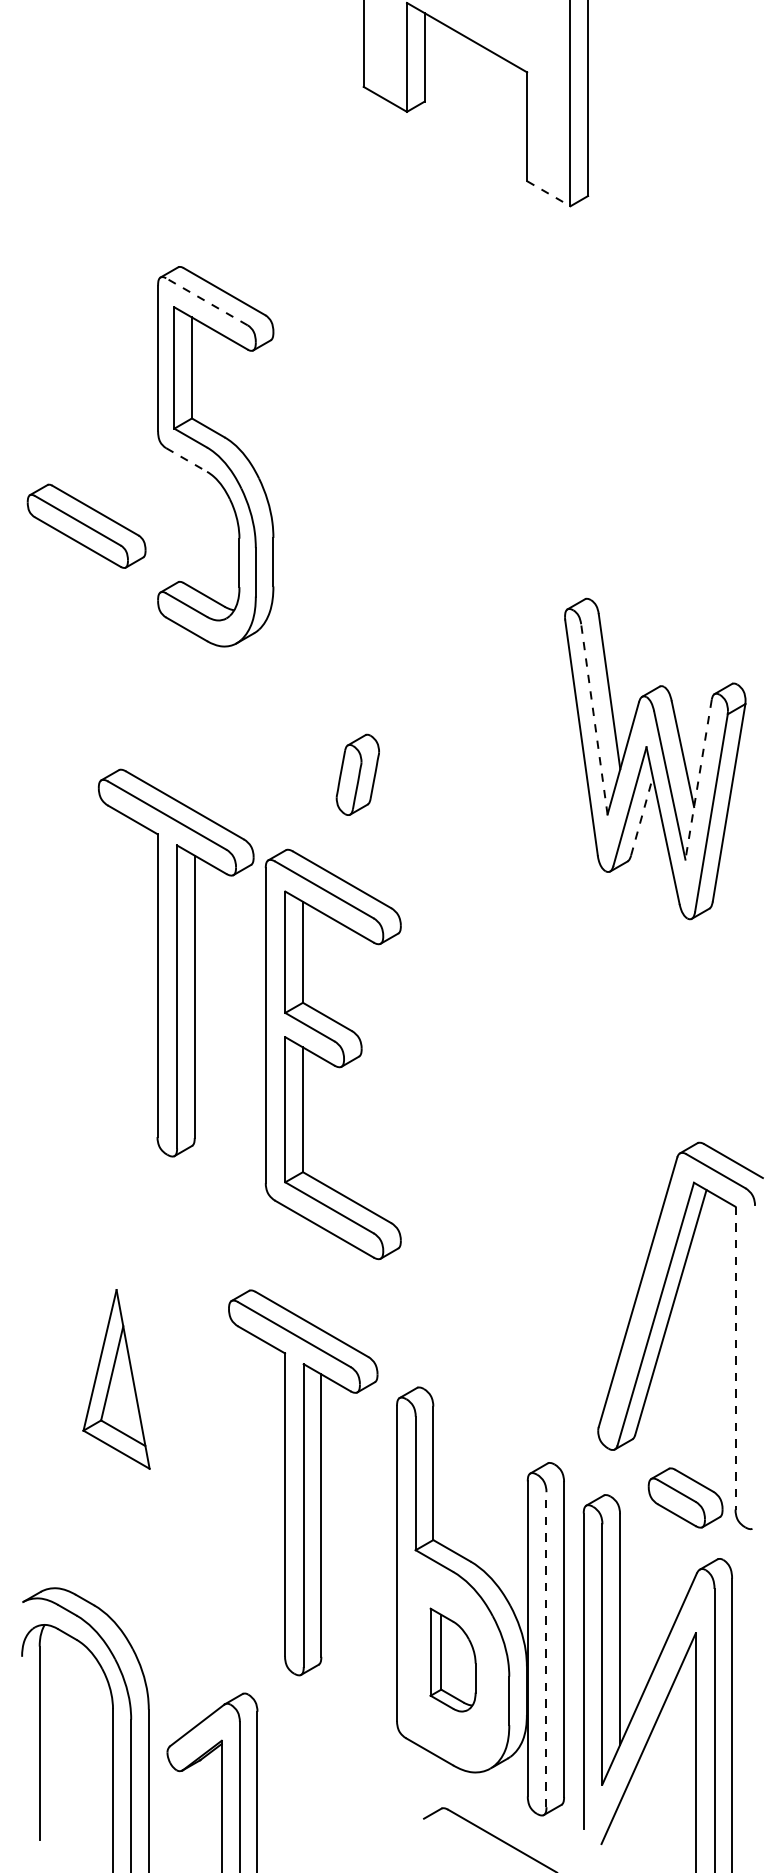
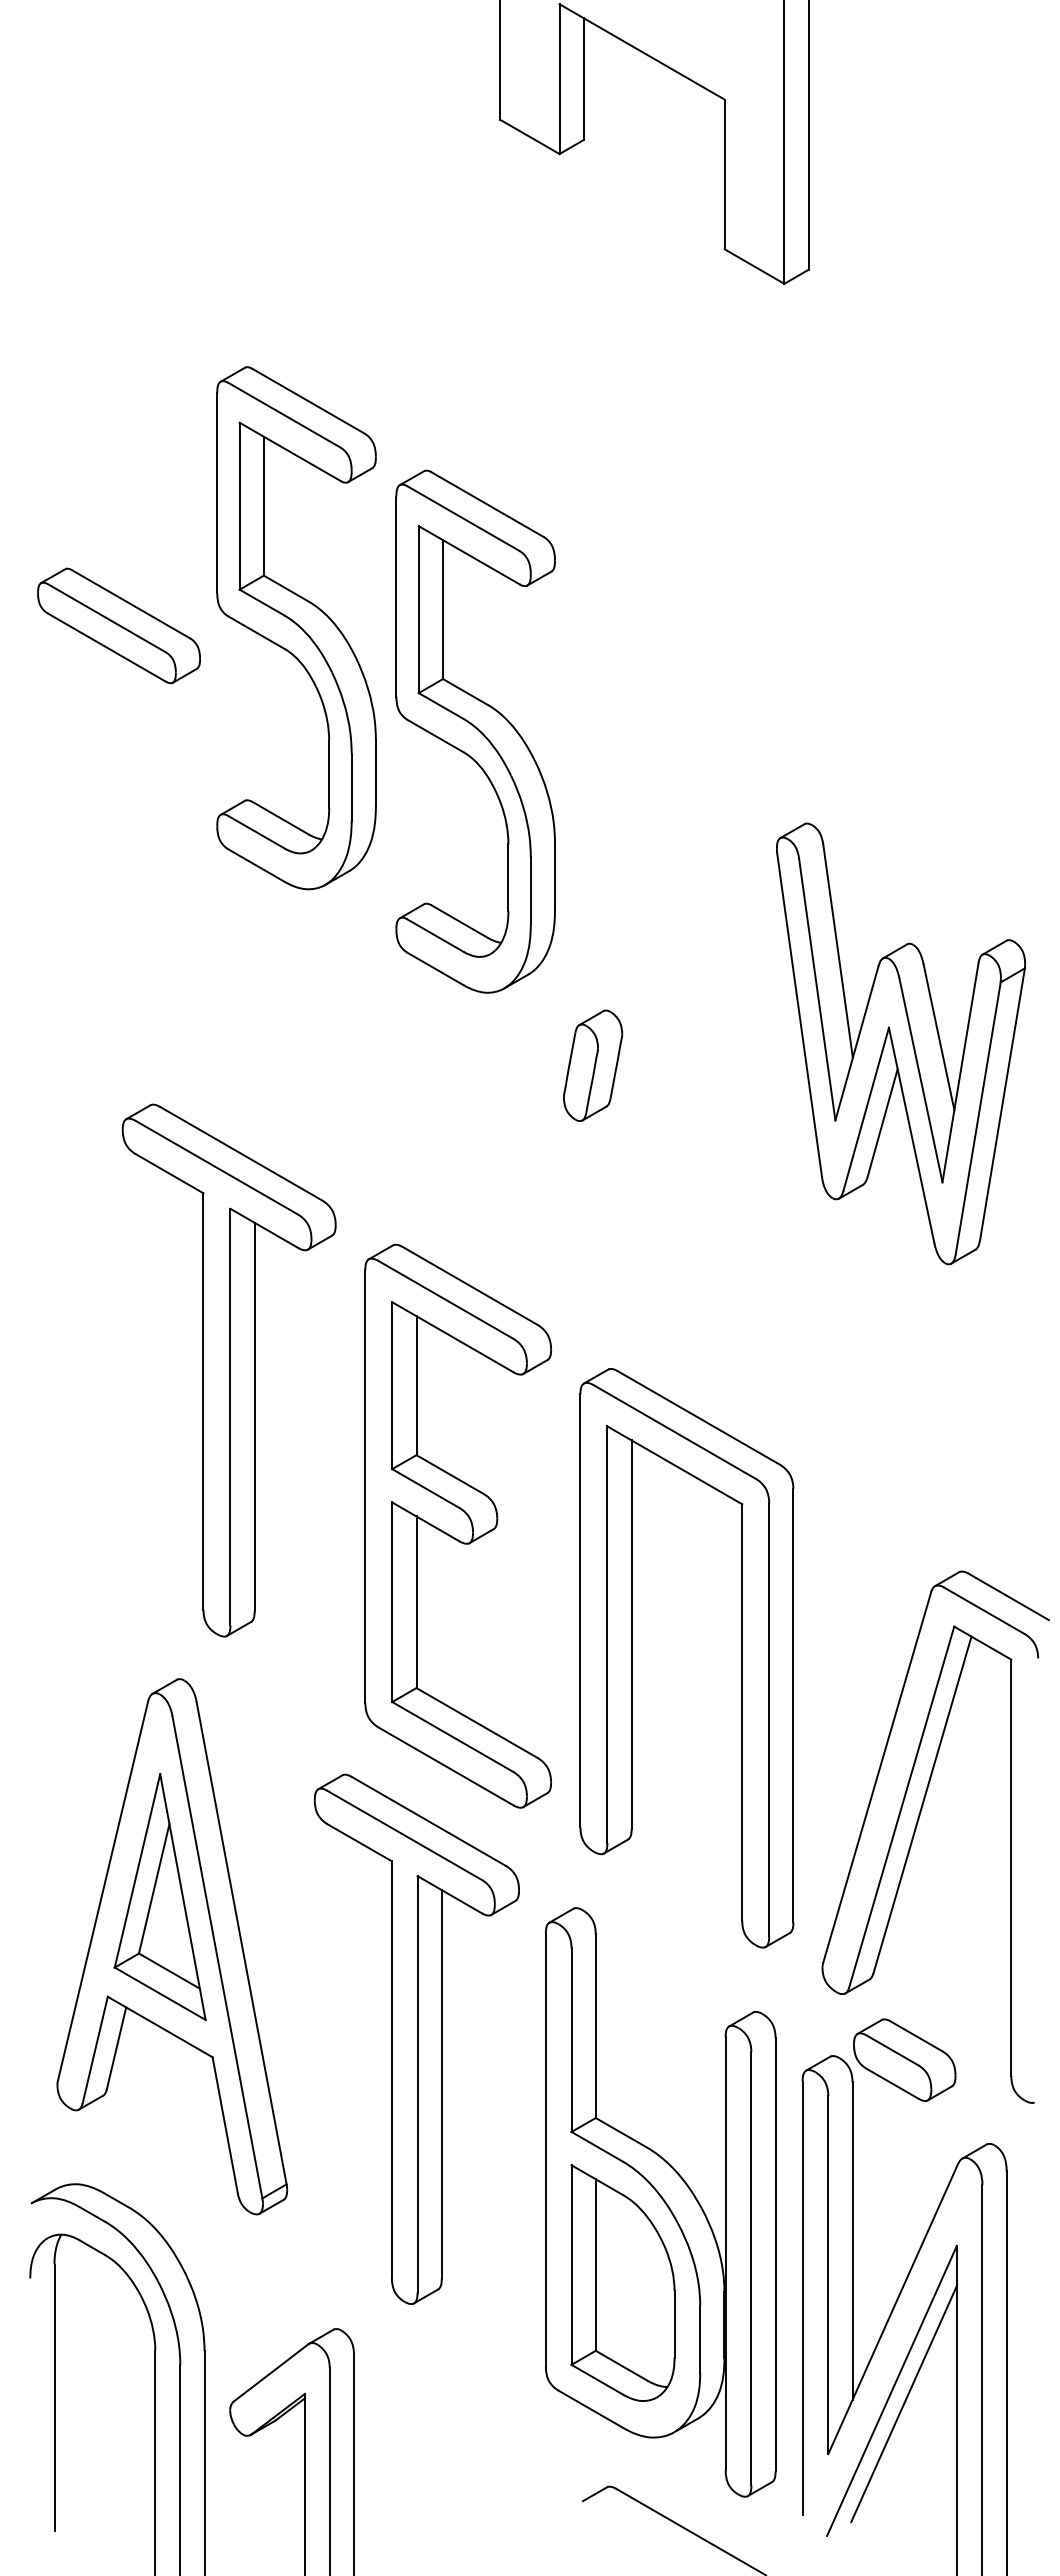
line: (549, 193) -> (755, 266), dashed -> solid
line: (206, 302) -> (284, 415), dashed -> solid
line: (187, 459) -> (257, 632), dashed -> solid
part: (86, 525) -> (118, 625), moved
part: (345, 531) -> (475, 731), added
line: (594, 719) -> (817, 989), dashed -> solid
part: (358, 774) -> (593, 1065), moved
line: (698, 779) -> (960, 1072), dashed -> solid
line: (641, 816) -> (882, 1123), dashed -> solid
part: (175, 963) -> (228, 1370), moved
part: (332, 1053) -> (457, 1525), moved
part: (460, 1205) -> (632, 1658), added
line: (735, 1358) -> (1011, 1868), dashed -> solid
part: (125, 1415) -> (172, 1946), added
part: (685, 1497) -> (904, 2059), moved
line: (546, 1649) -> (751, 2268), dashed -> solid
part: (452, 1659) -> (622, 2282), size x1.67
line: (657, 1748) -> (903, 2404), added

